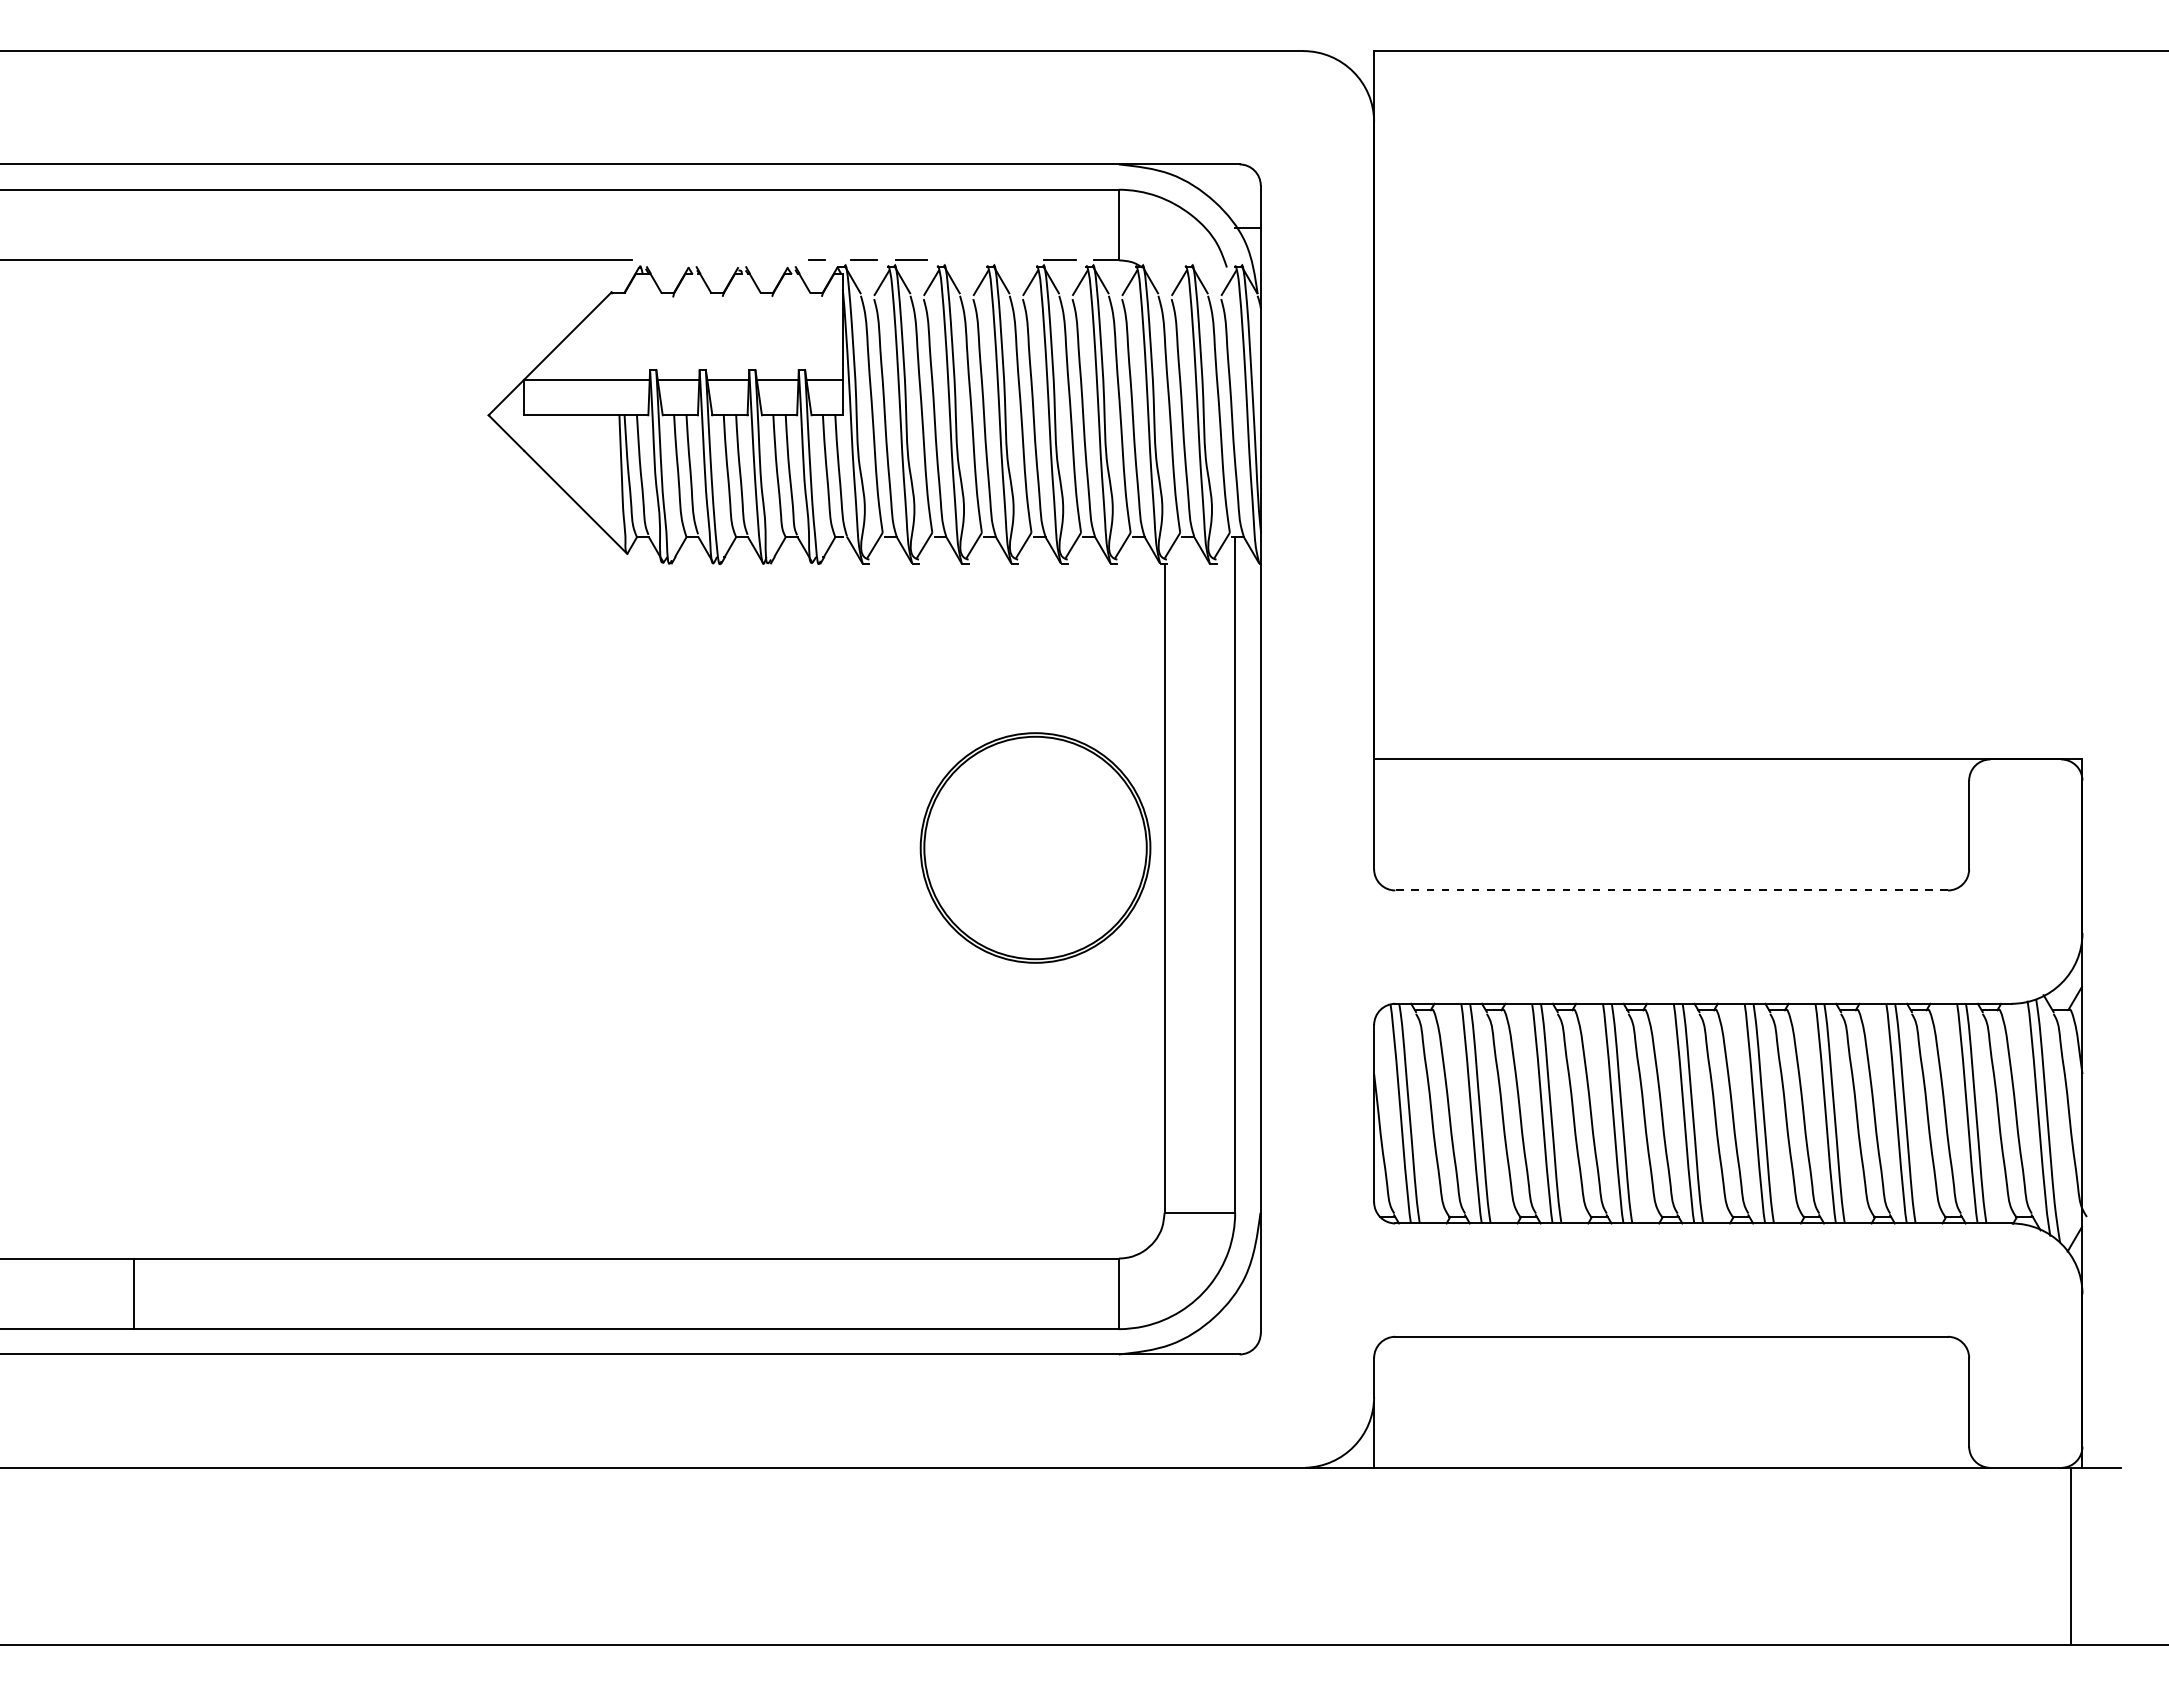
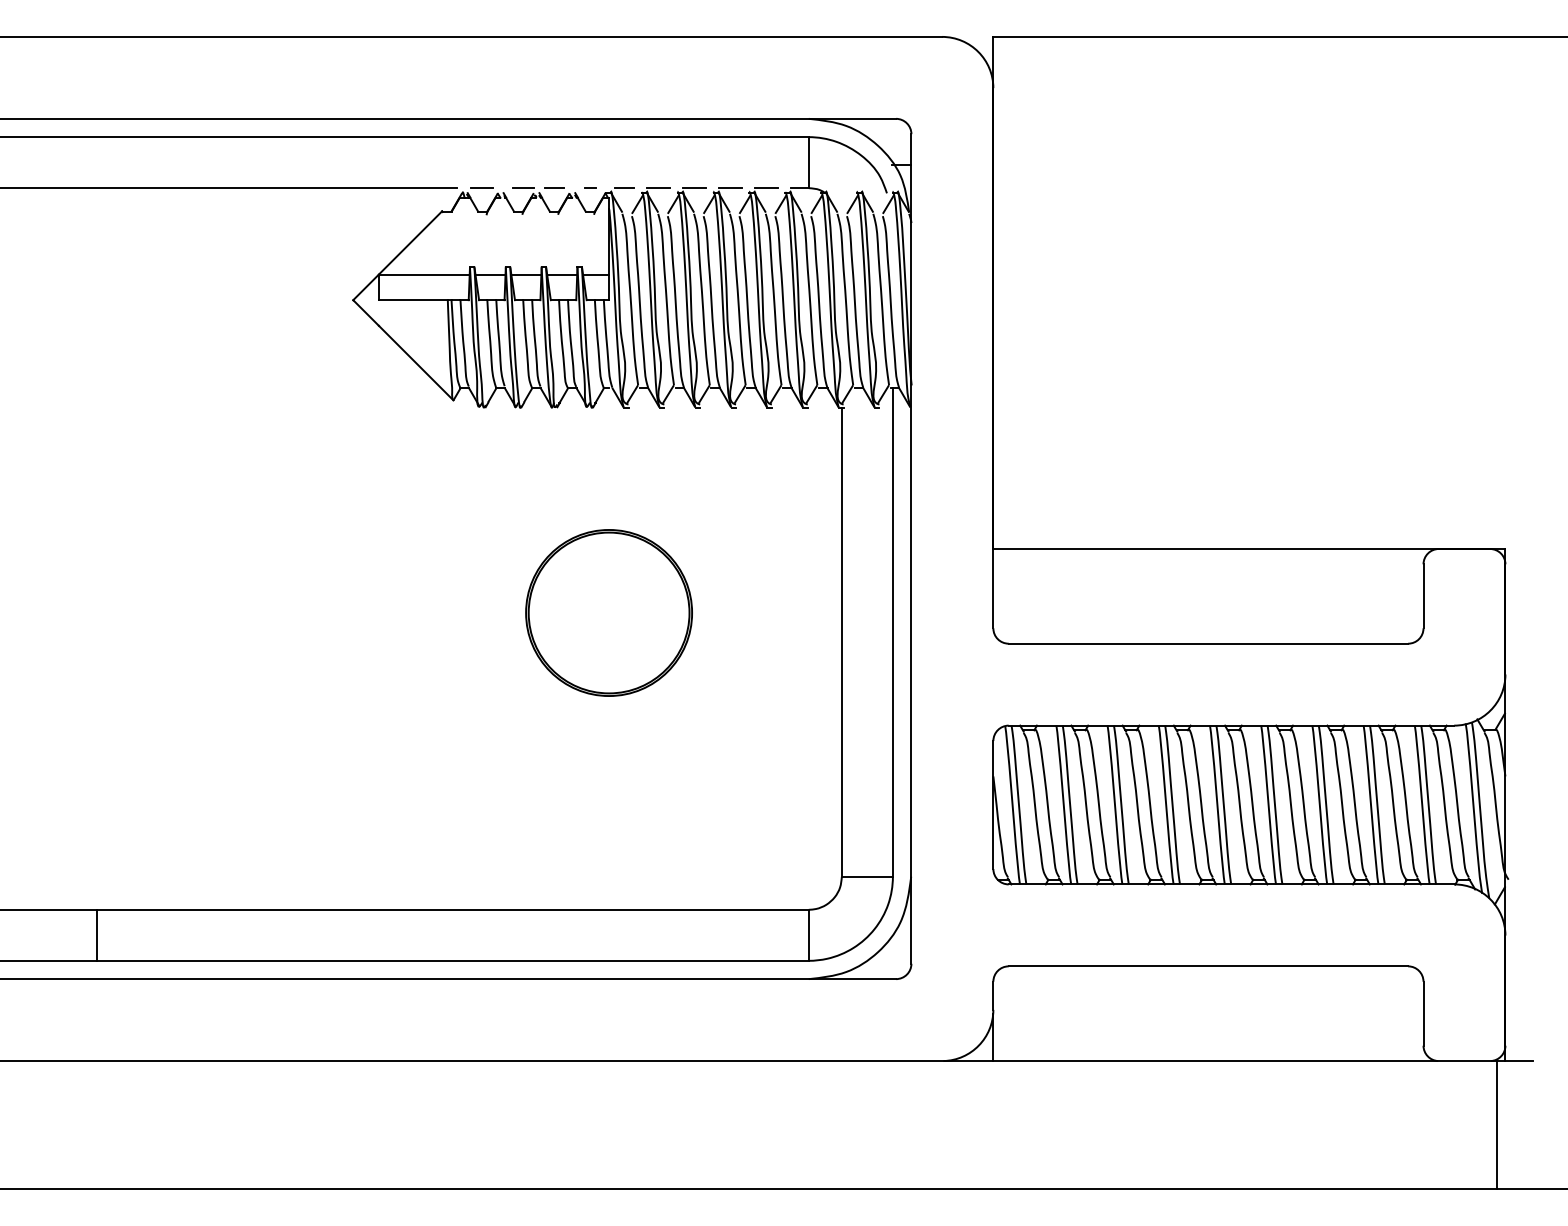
line: (666, 259) -> (481, 187), added
line: (766, 259) -> (554, 187), added
line: (723, 260) -> (523, 188), added
line: (960, 260) -> (694, 188), added
line: (1010, 260) -> (730, 188), added
part: (1035, 847) -> (609, 612), moved
line: (1671, 890) -> (1208, 643), dashed -> solid

